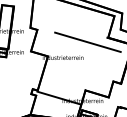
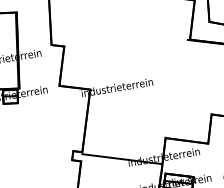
line: (87, 41) -> (154, 52), removed

